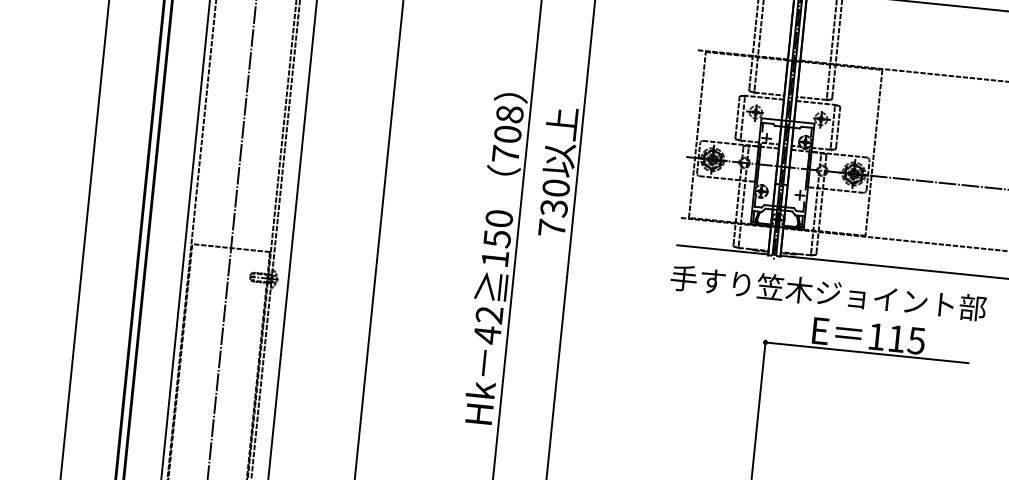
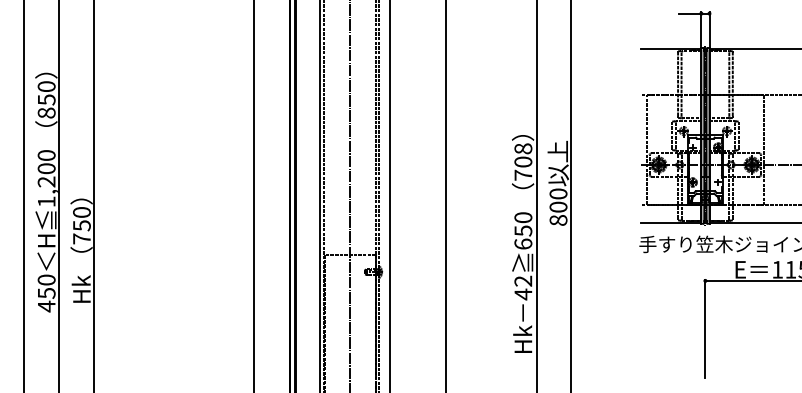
text: (553, 217) -> (558, 213), 730 -> 800
text: (495, 257) -> (523, 243), 150 -> 650

